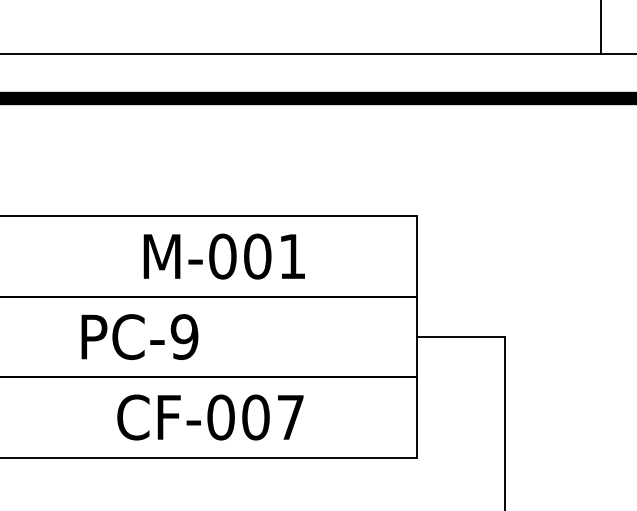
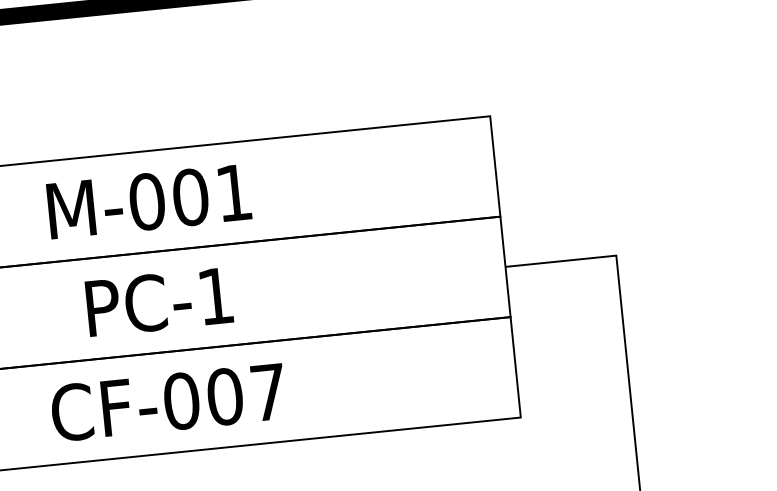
text: (223, 256) -> (148, 201), moved
text: (184, 336) -> (215, 295), PC-9 -> PC-1
text: (210, 417) -> (168, 402), moved

